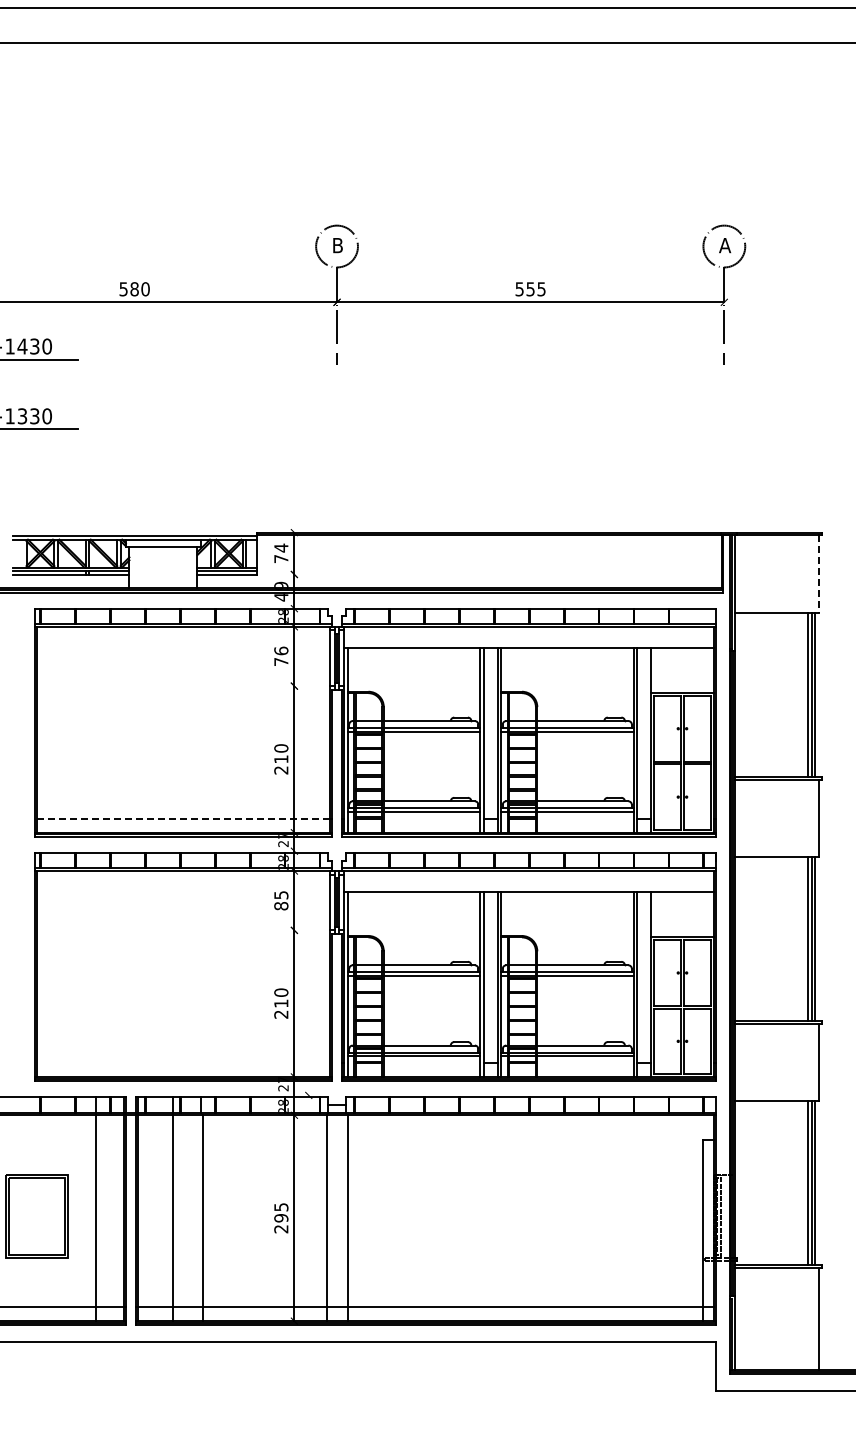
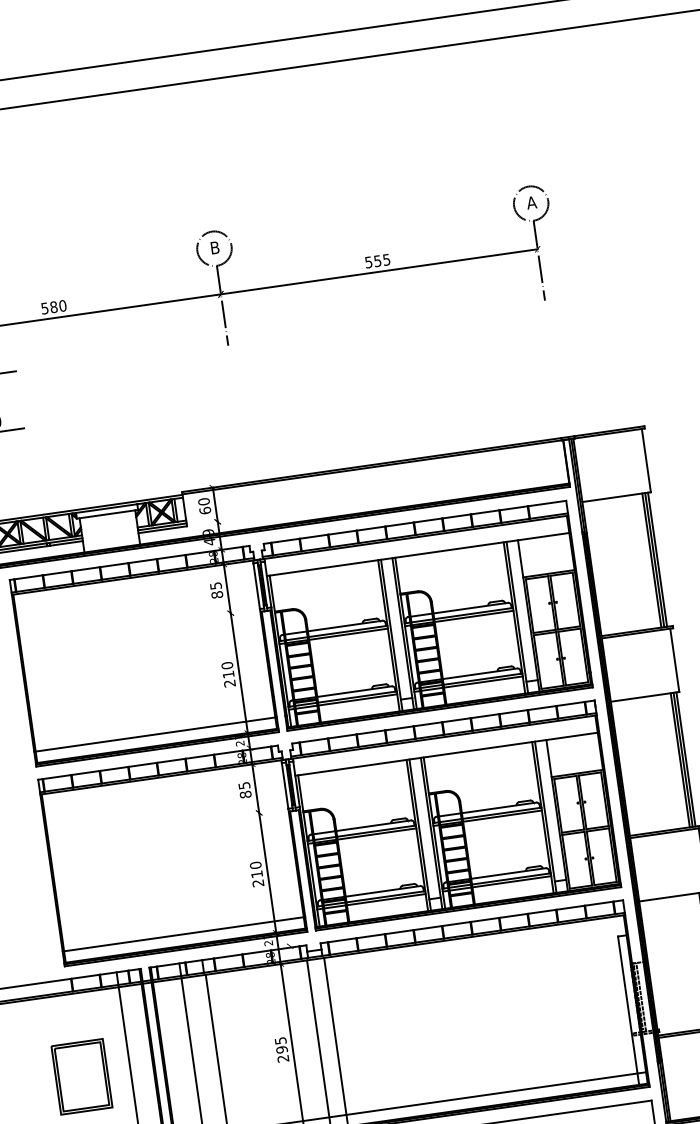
text: (281, 553) -> (204, 506), 74 -> 60
line: (818, 574) -> (646, 460), dashed -> solid
text: (281, 656) -> (216, 590), 76 -> 85
line: (182, 818) -> (154, 734), dashed -> solid
line: (183, 1063) -> (184, 934), added

